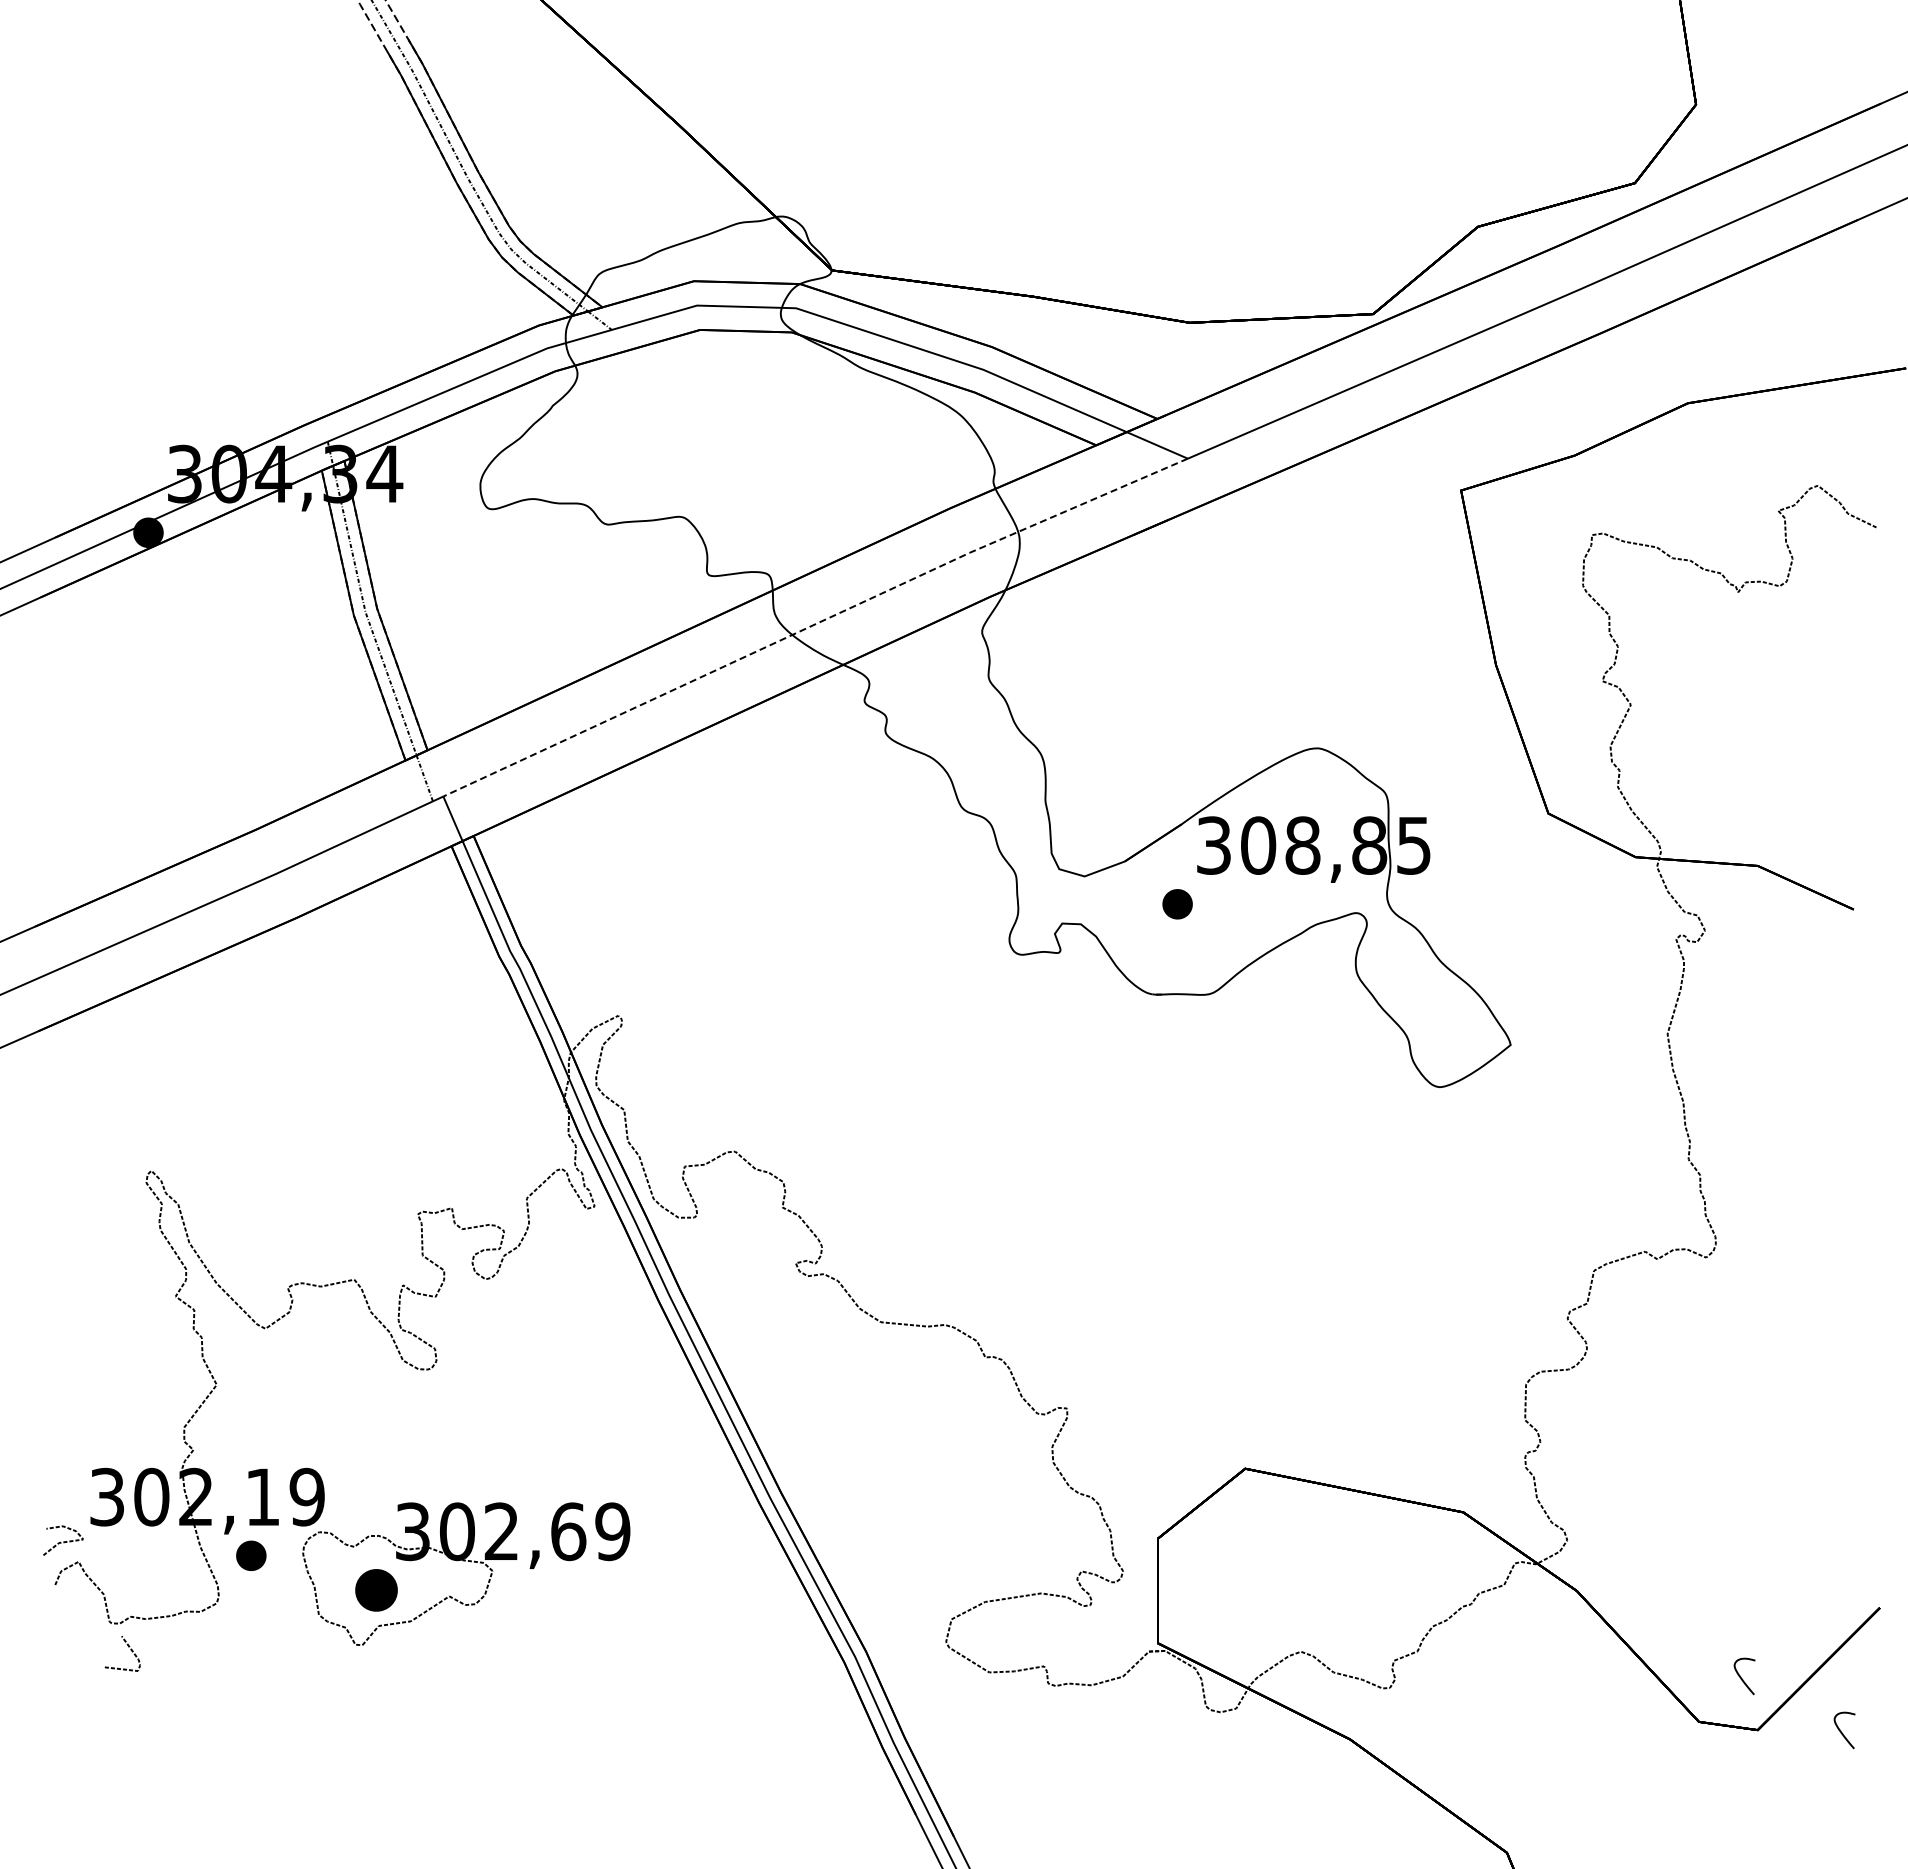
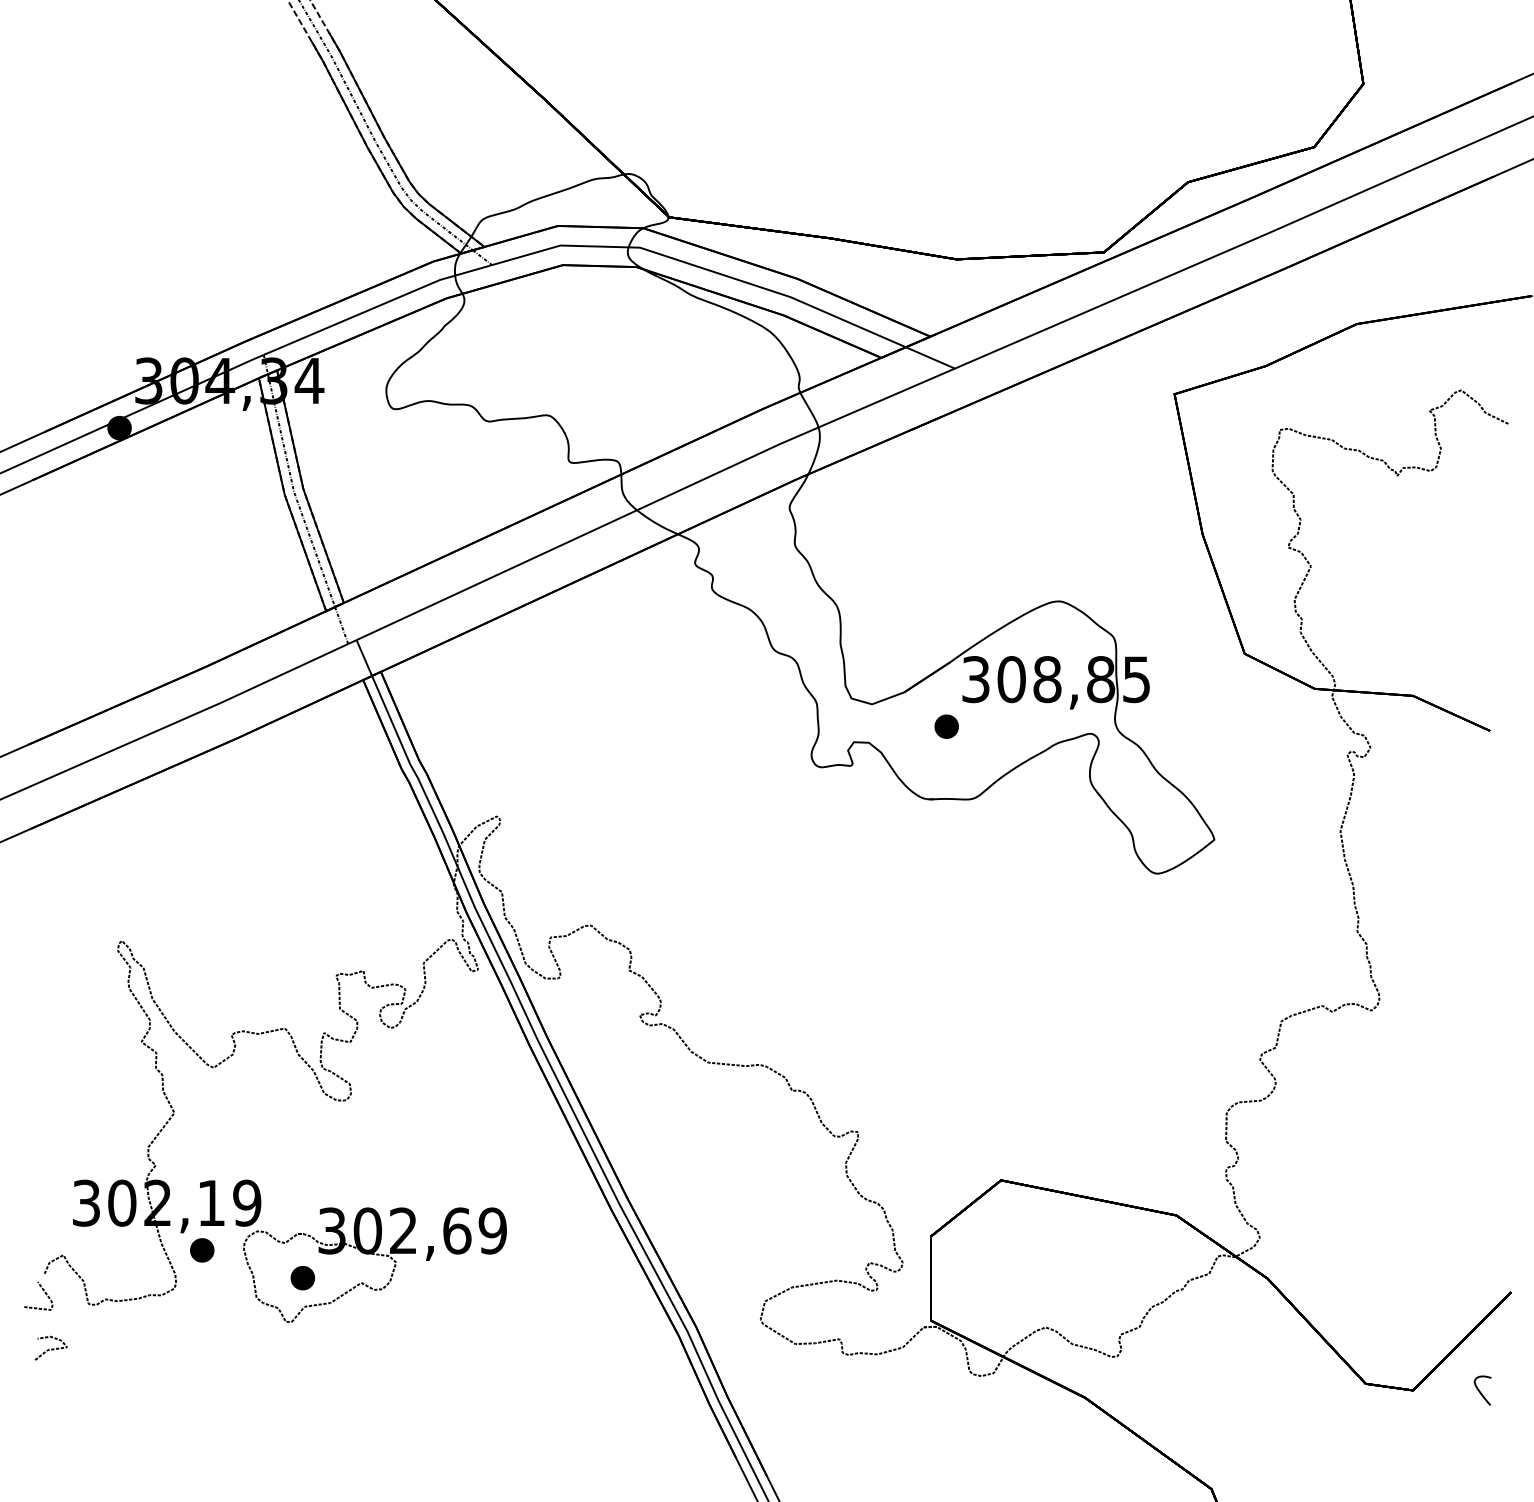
line: (815, 624) -> (655, 501), dashed -> solid
curve: (63, 1541) -> (51, 1348), moved
part: (376, 1590) -> (302, 1278), size x0.71
line: (128, 1647) -> (43, 1291), moved
part: (1744, 1676) -> (1402, 1347), removed

